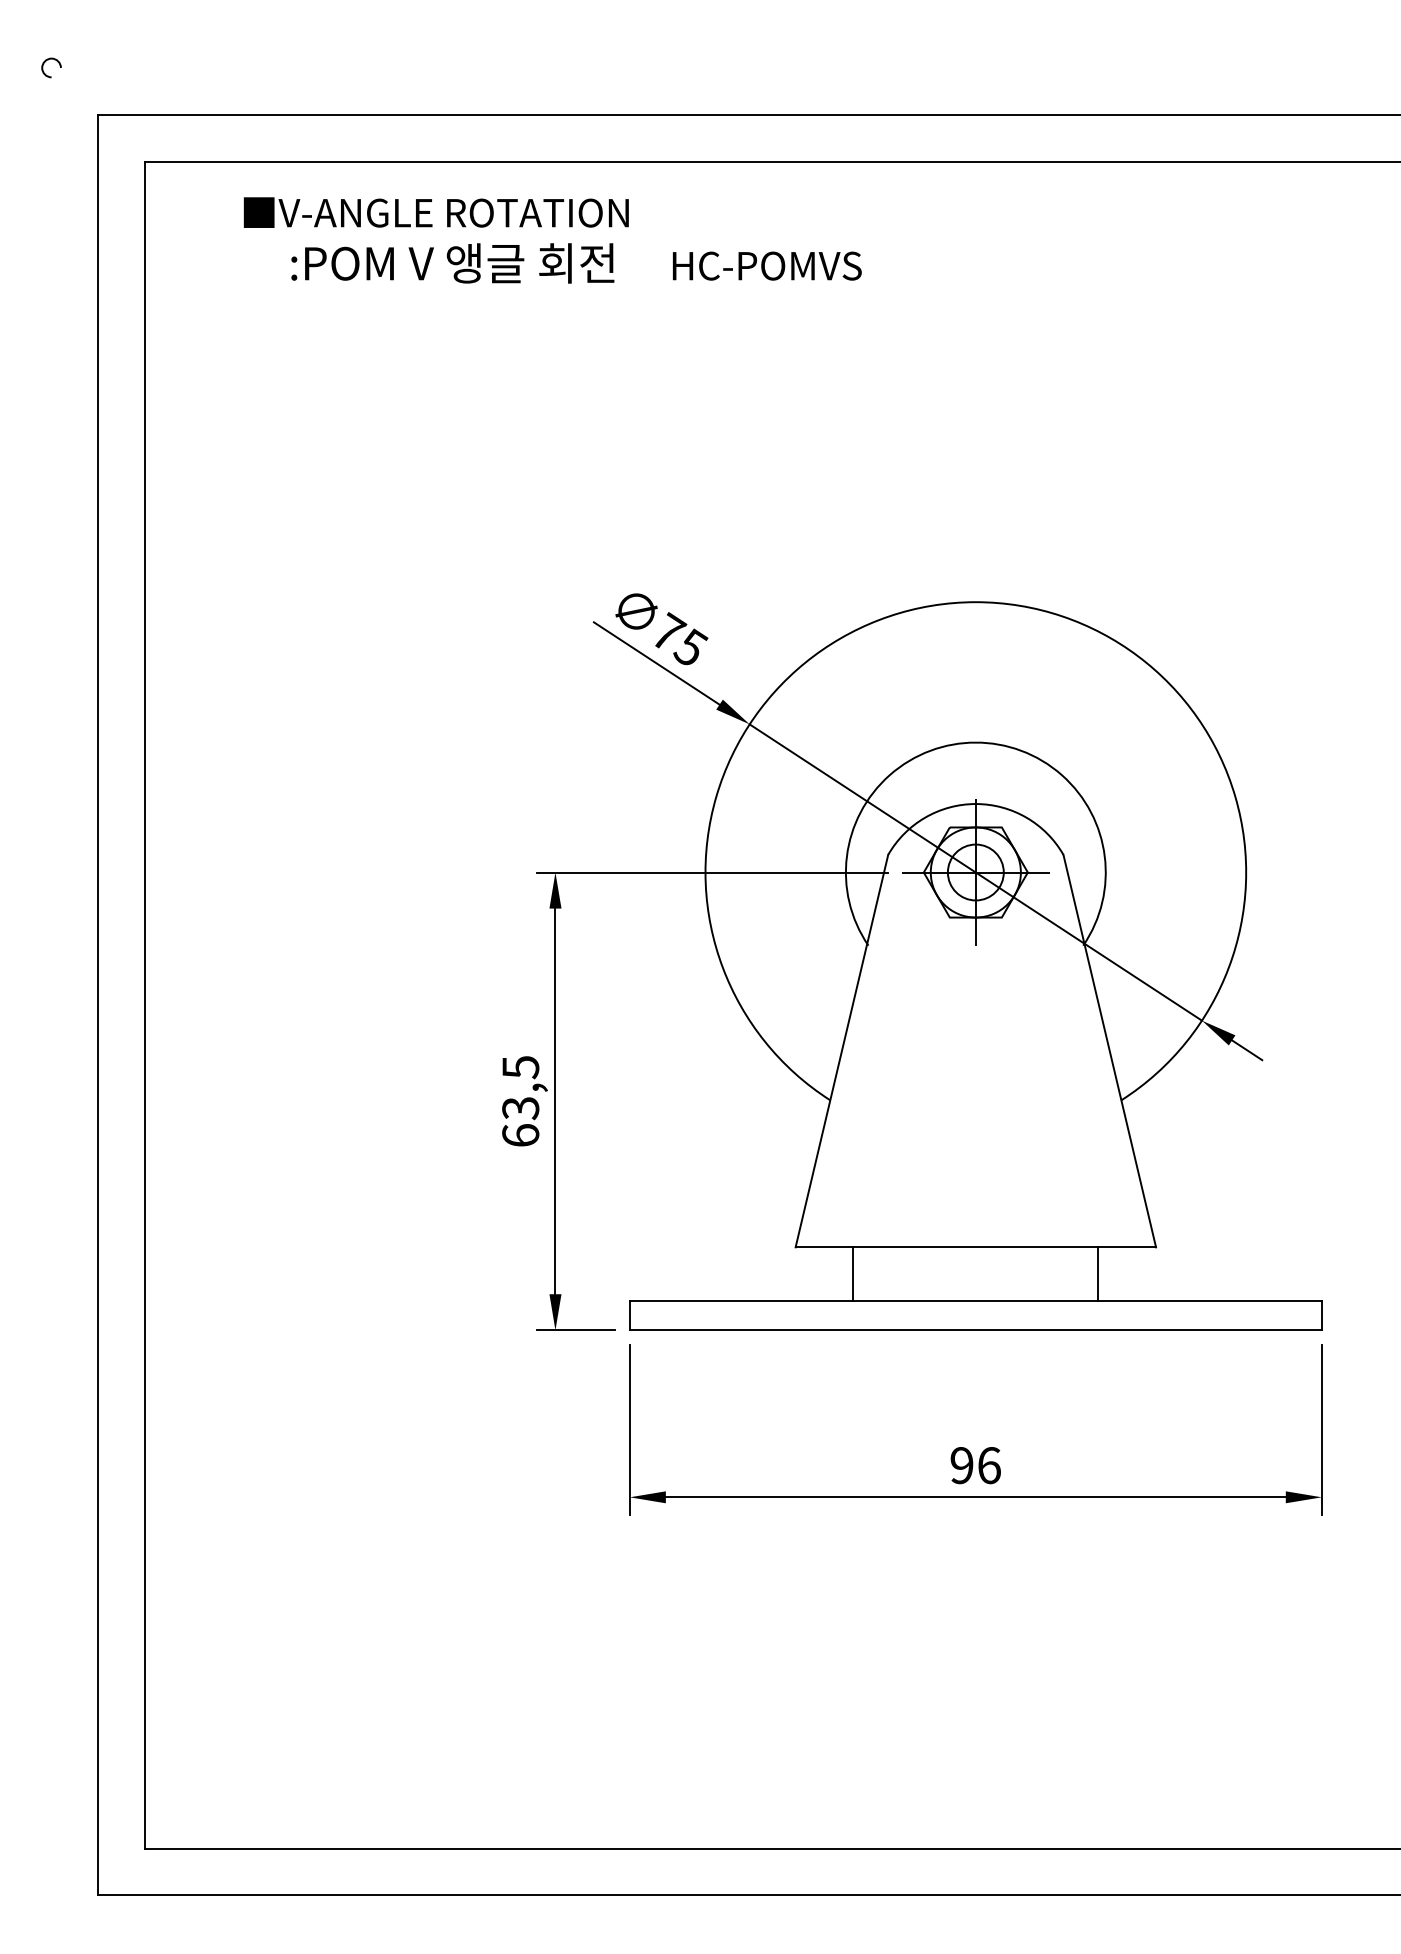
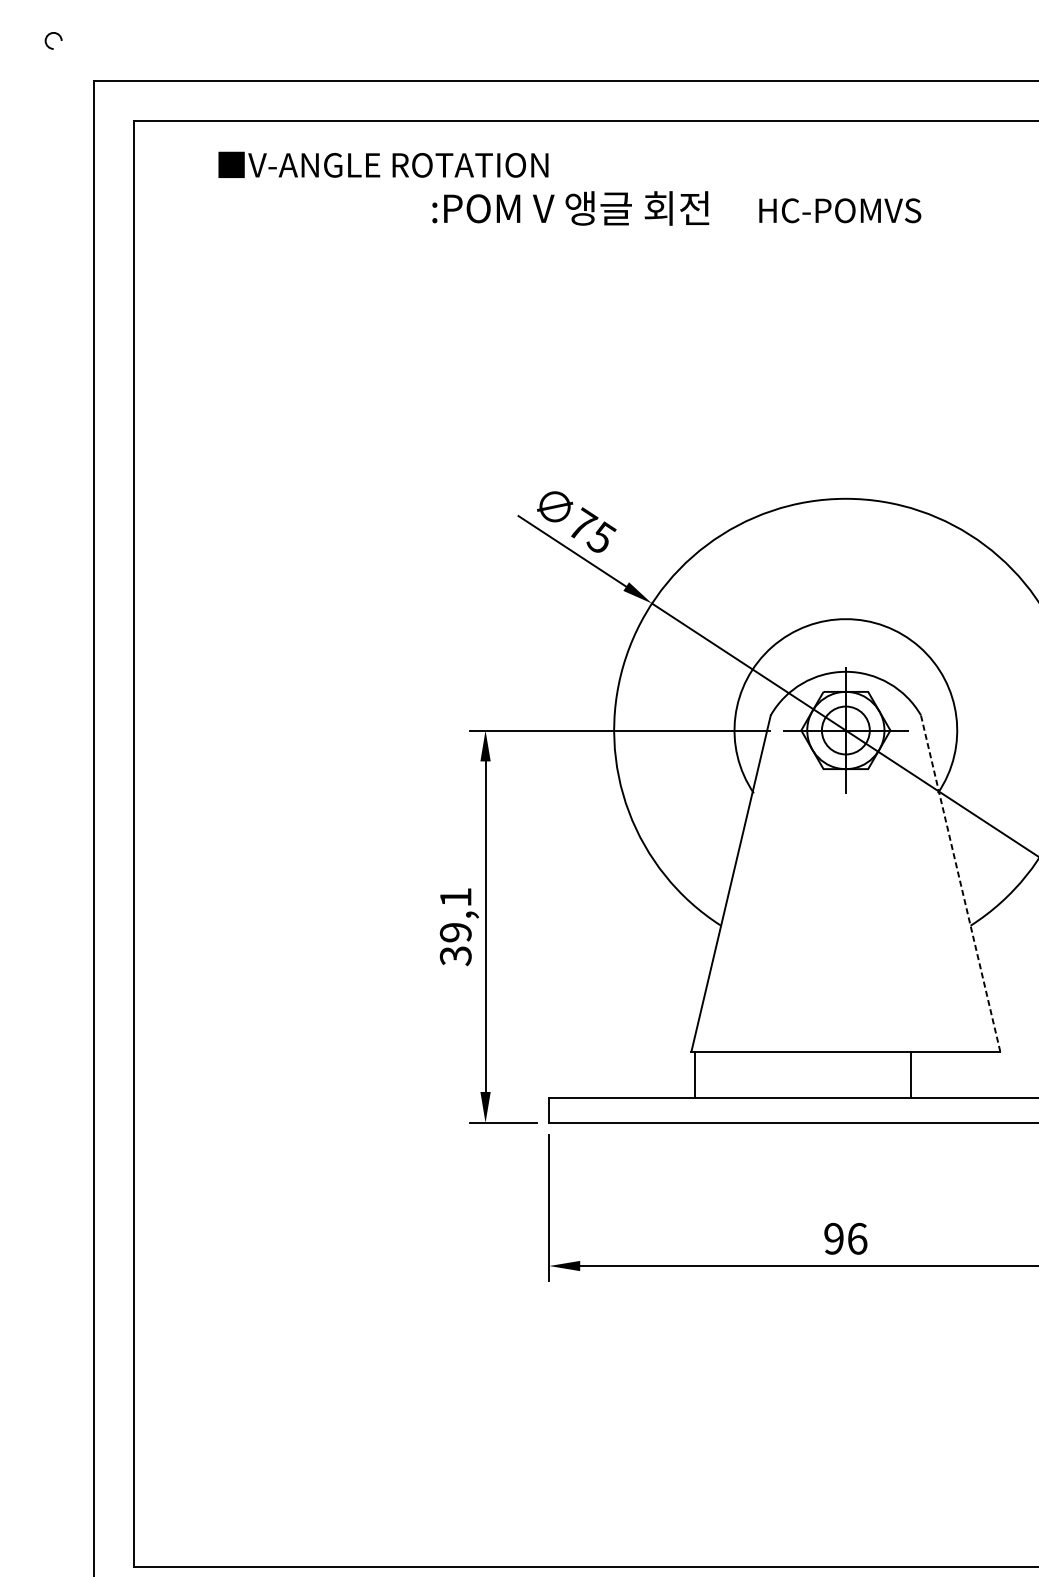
text: (576, 263) -> (676, 208), moved
line: (1109, 1051) -> (960, 883), solid -> dashed
text: (520, 1101) -> (455, 926), 63,5 -> 39,1
line: (853, 1274) -> (695, 1075), moved
line: (1098, 1274) -> (911, 1075), moved

